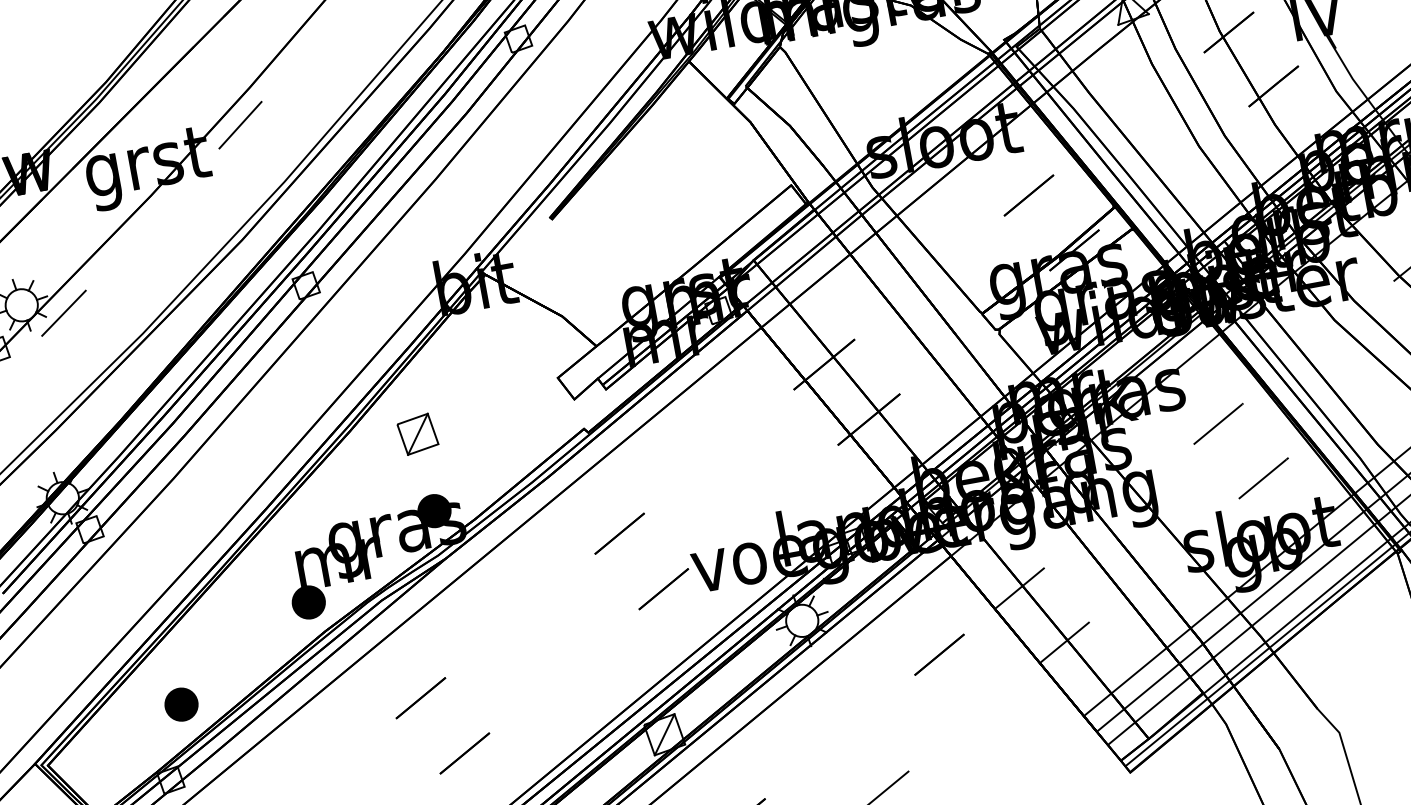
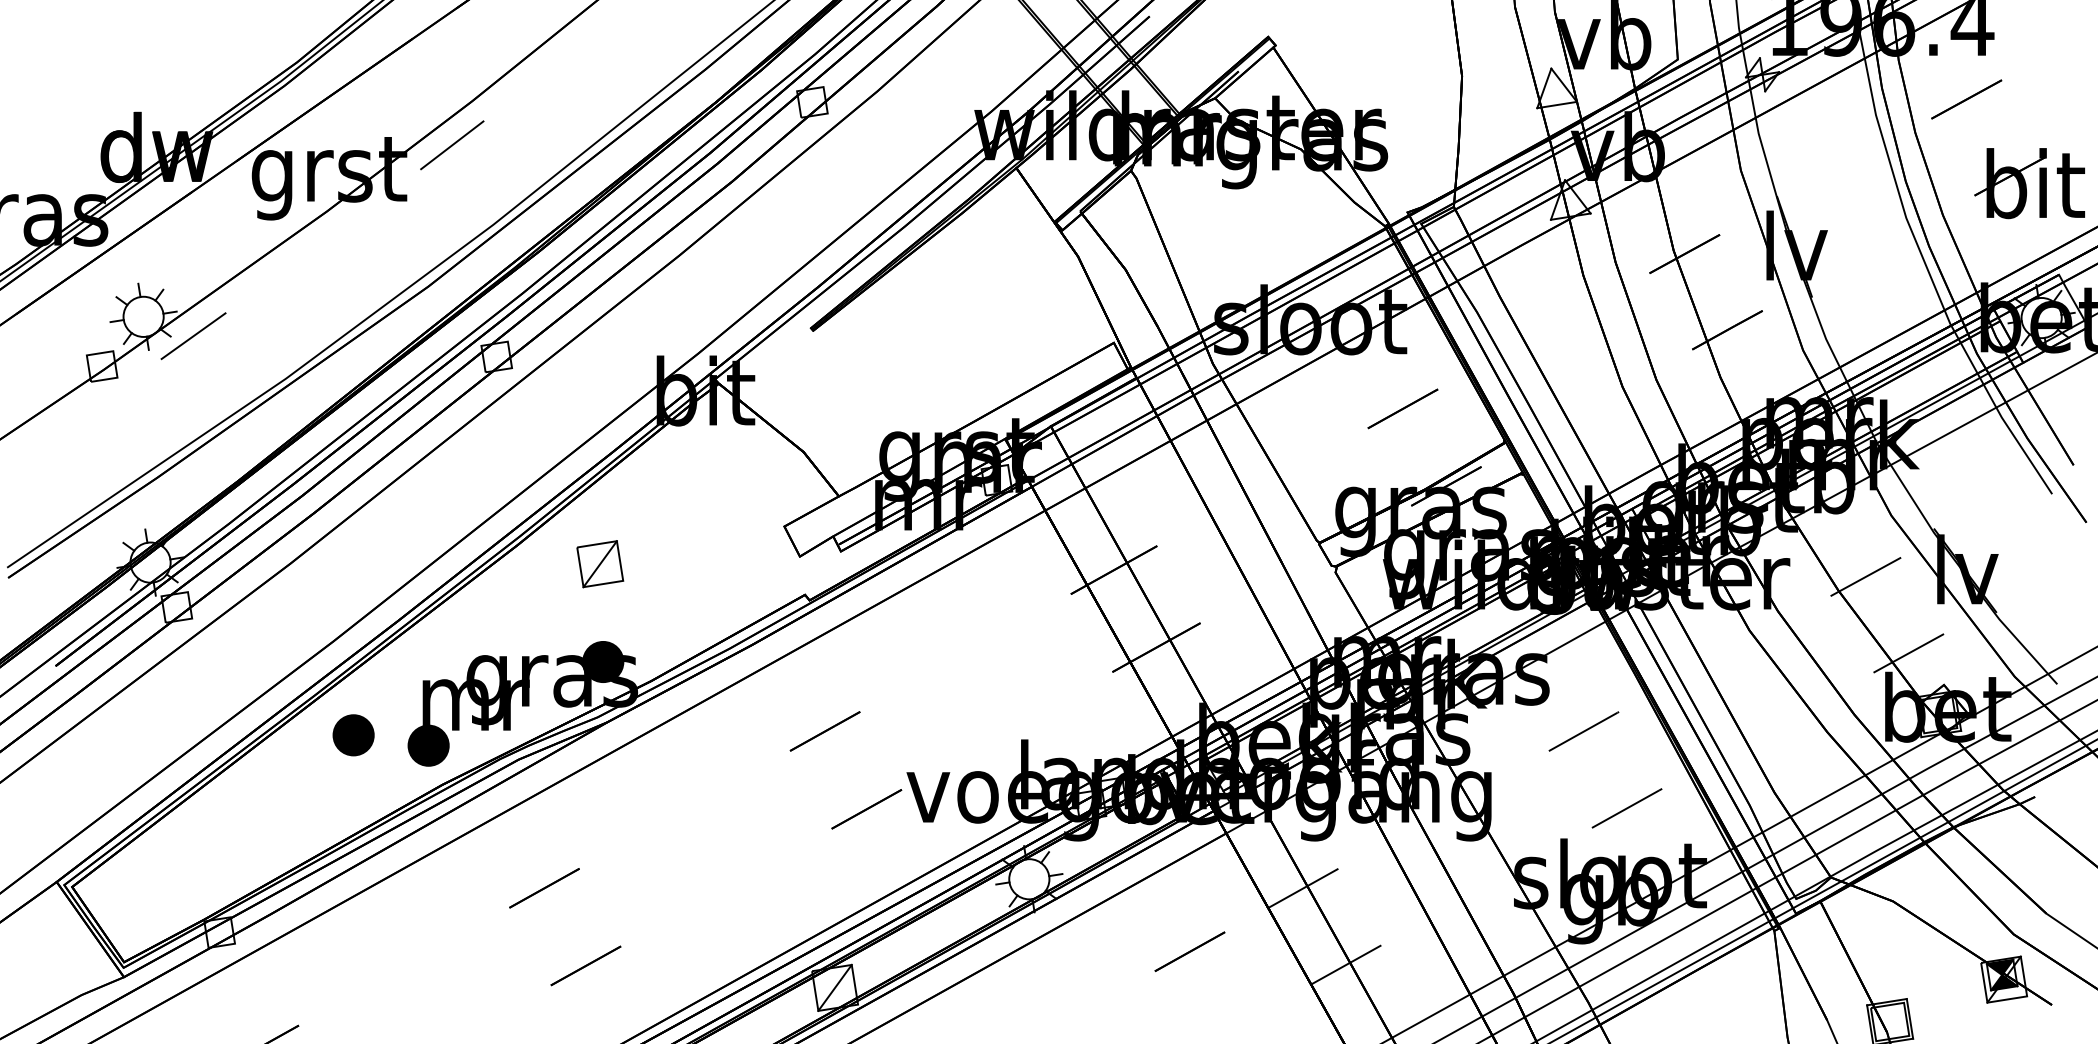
part: (181, 704) -> (353, 735), moved

